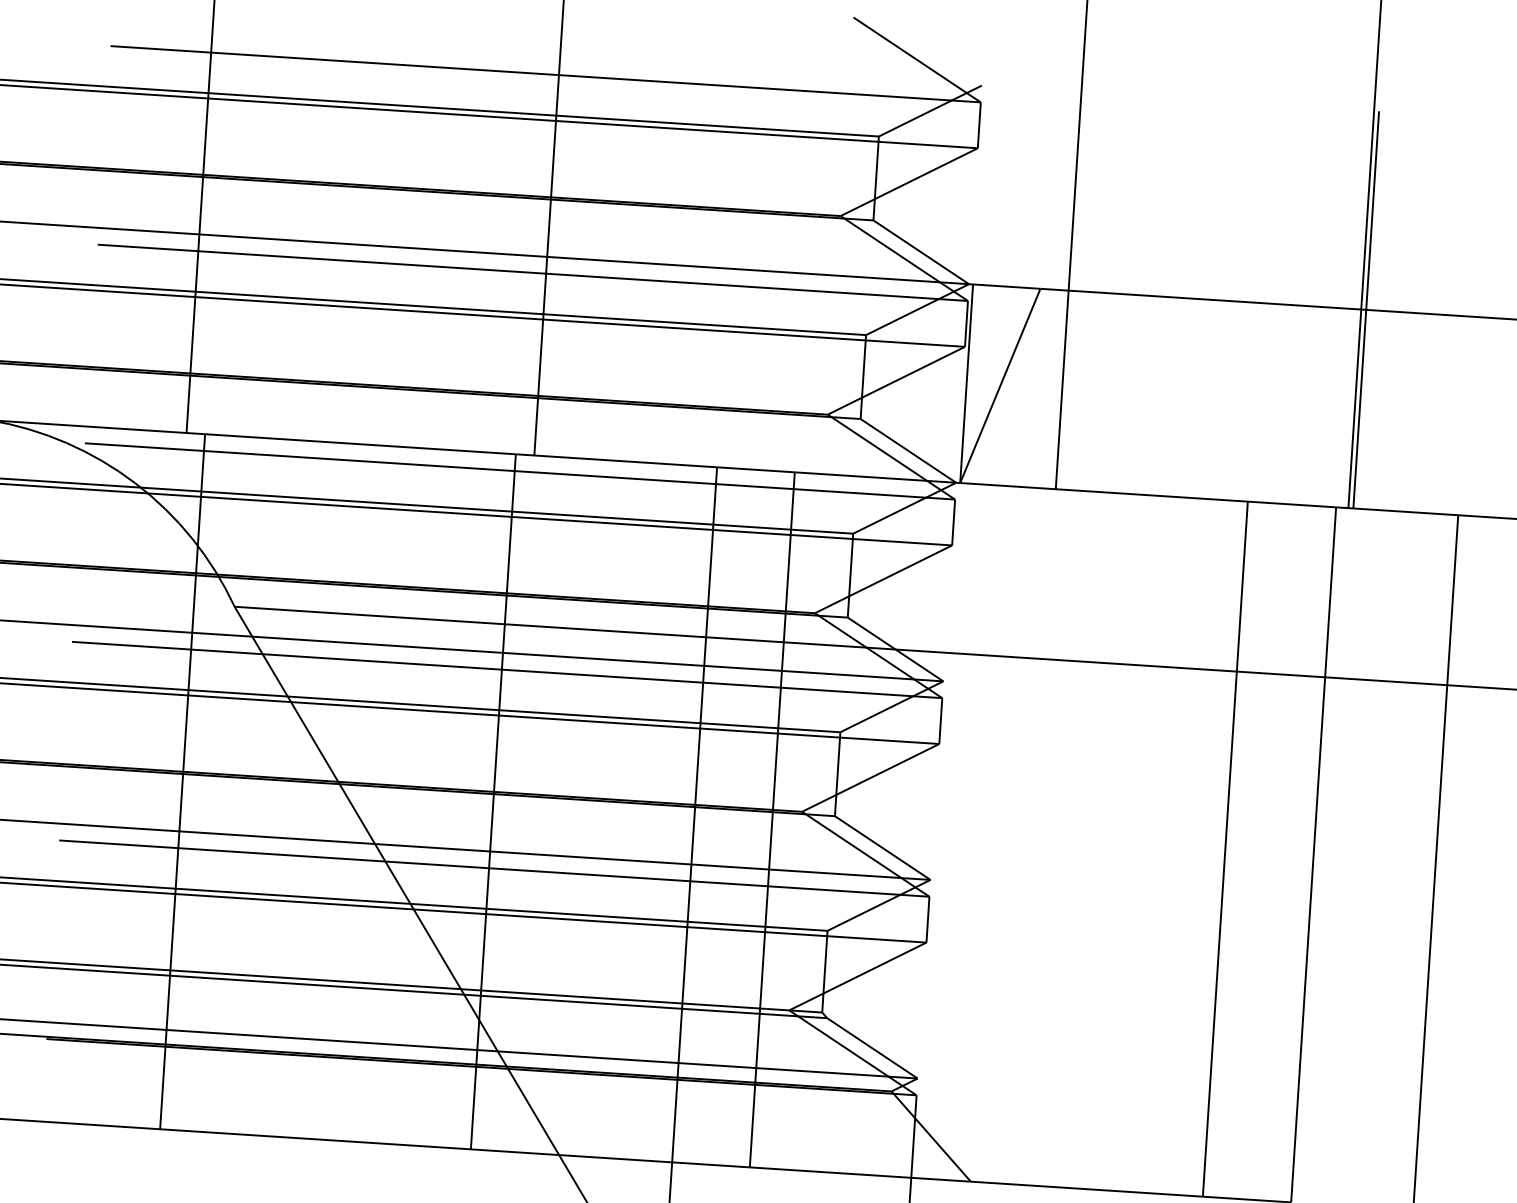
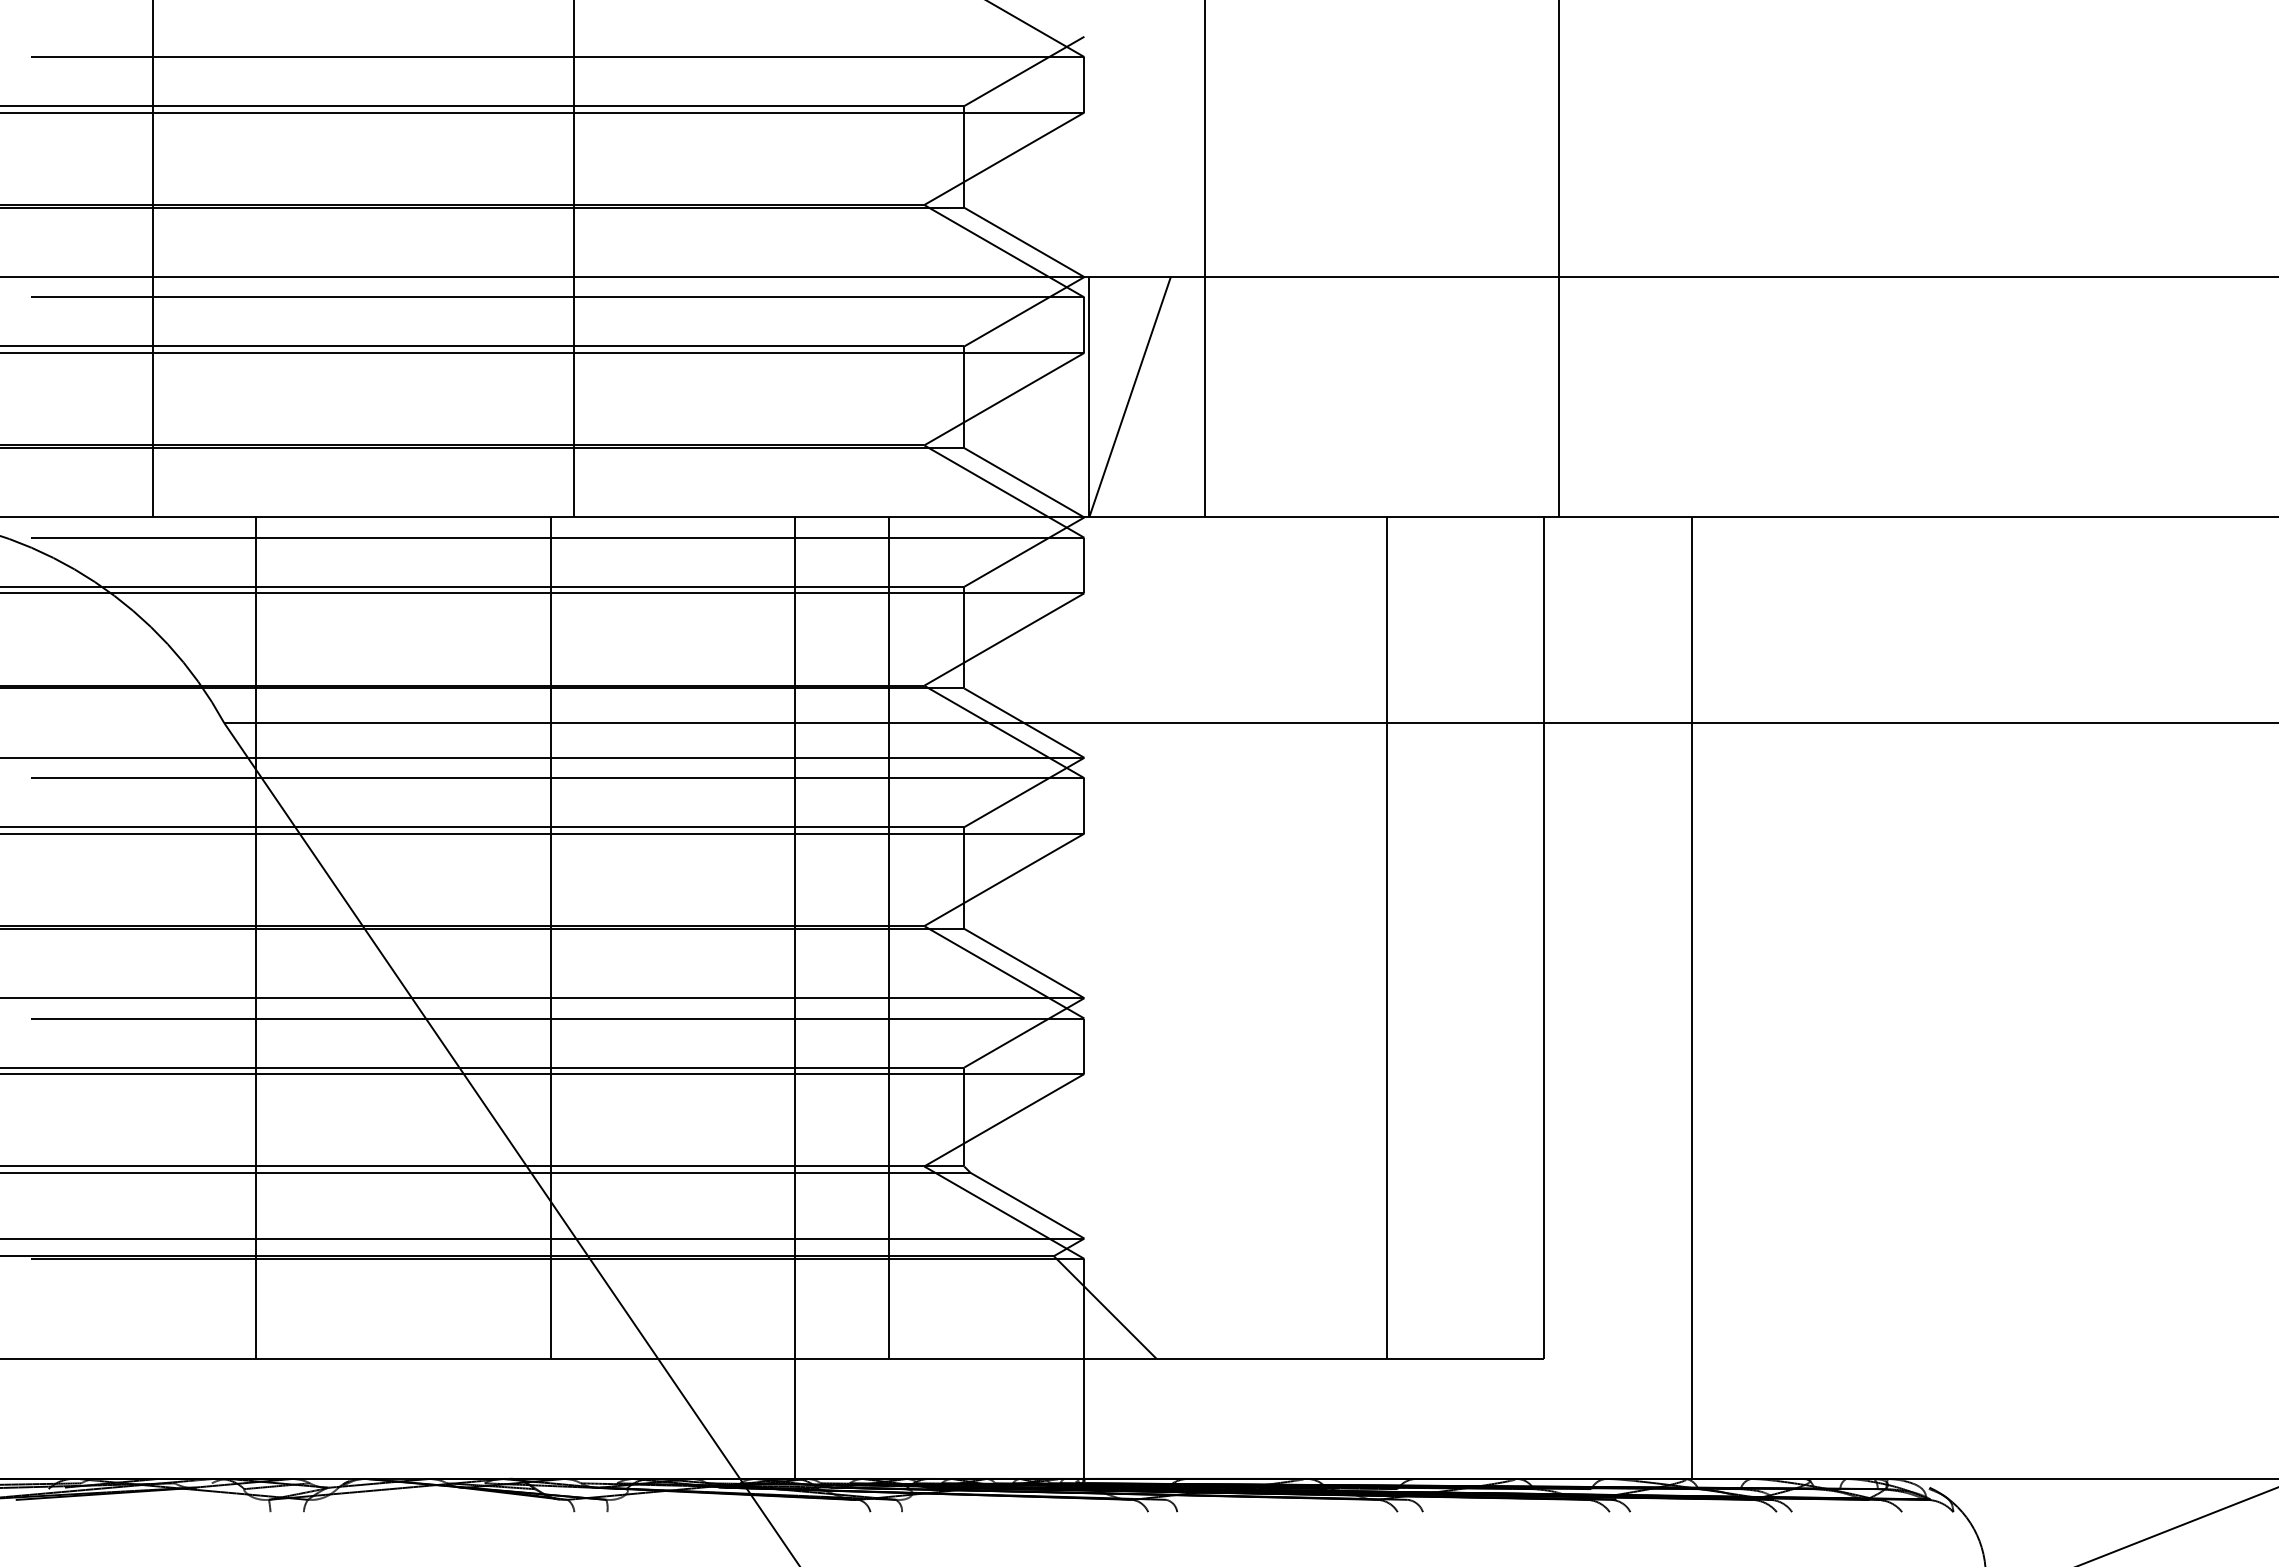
line: (1366, 309) -> (1565, 276), removed
line: (182, 781) -> (256, 937), moved
line: (1225, 848) -> (1387, 937), moved

